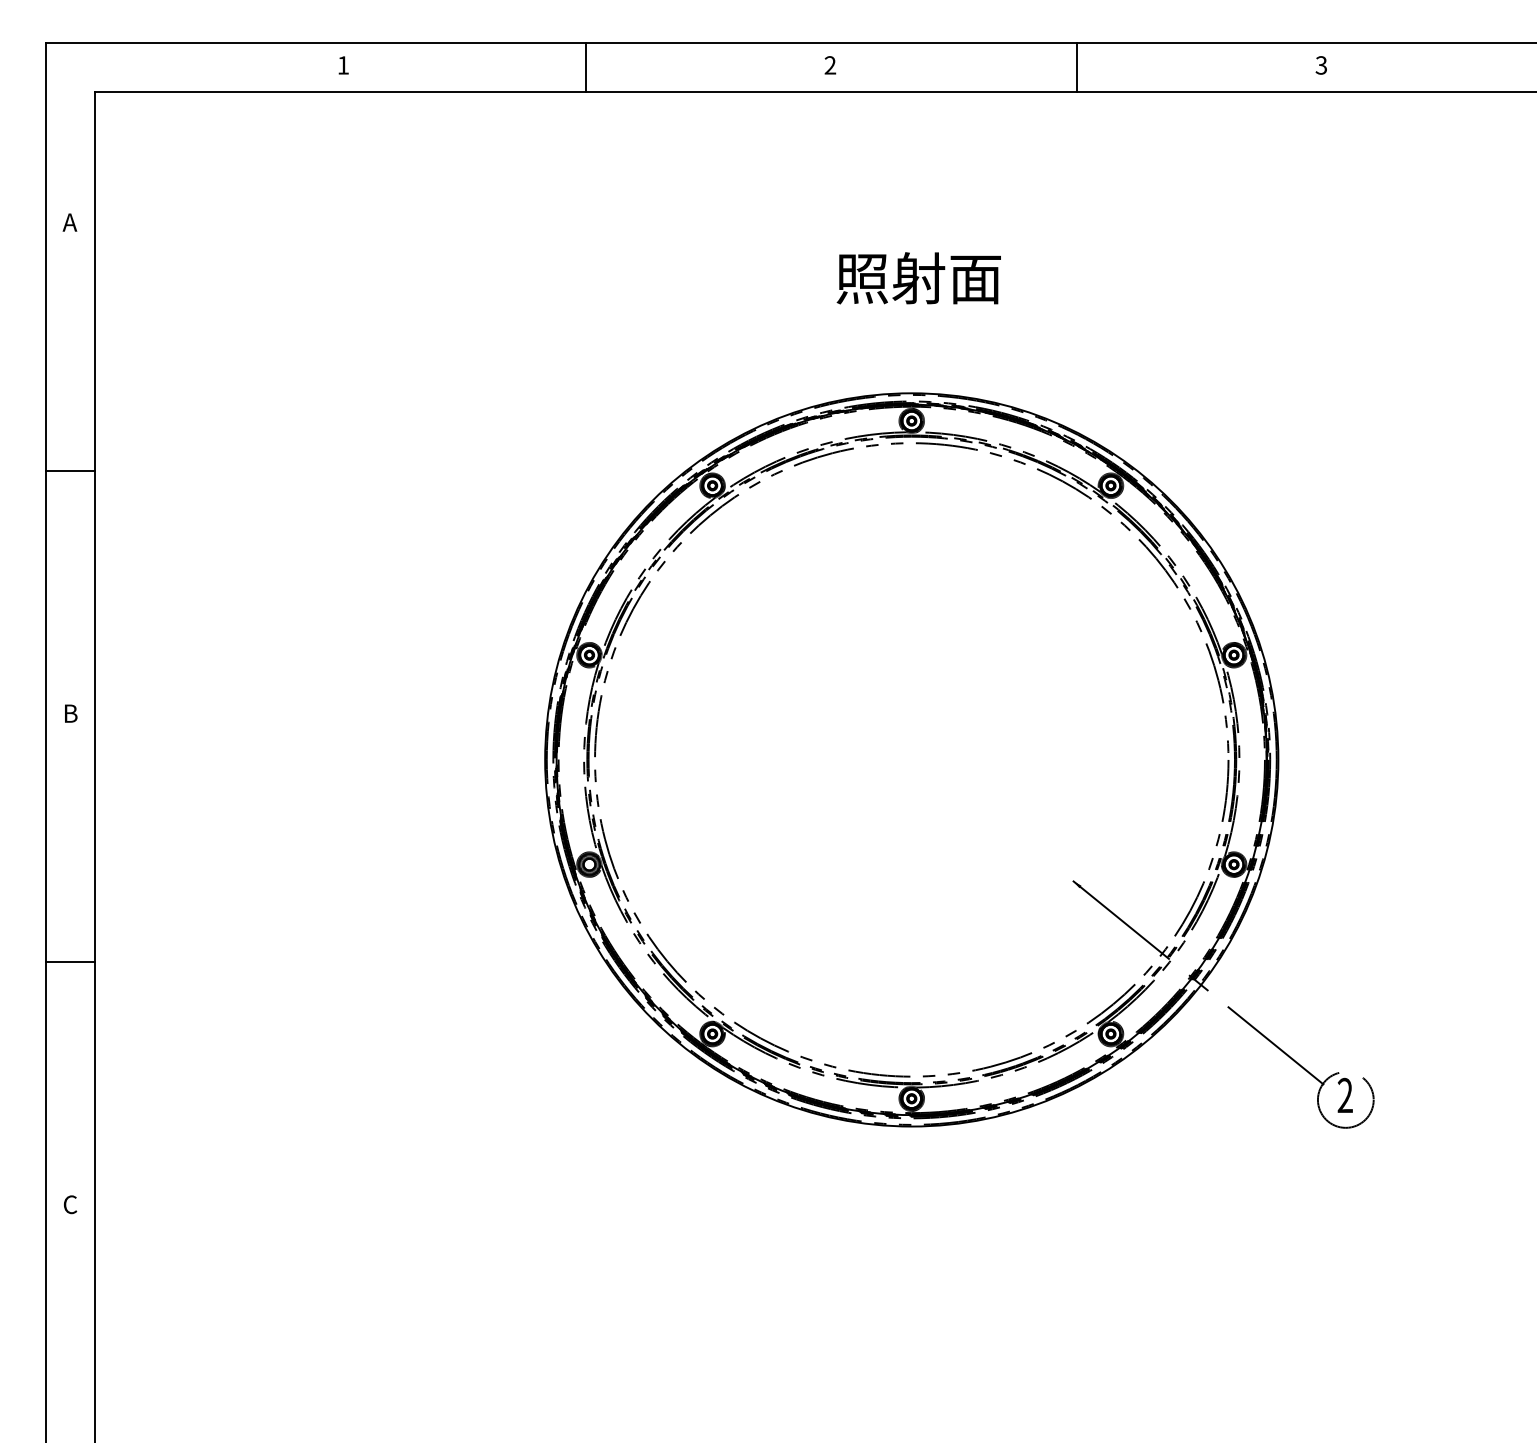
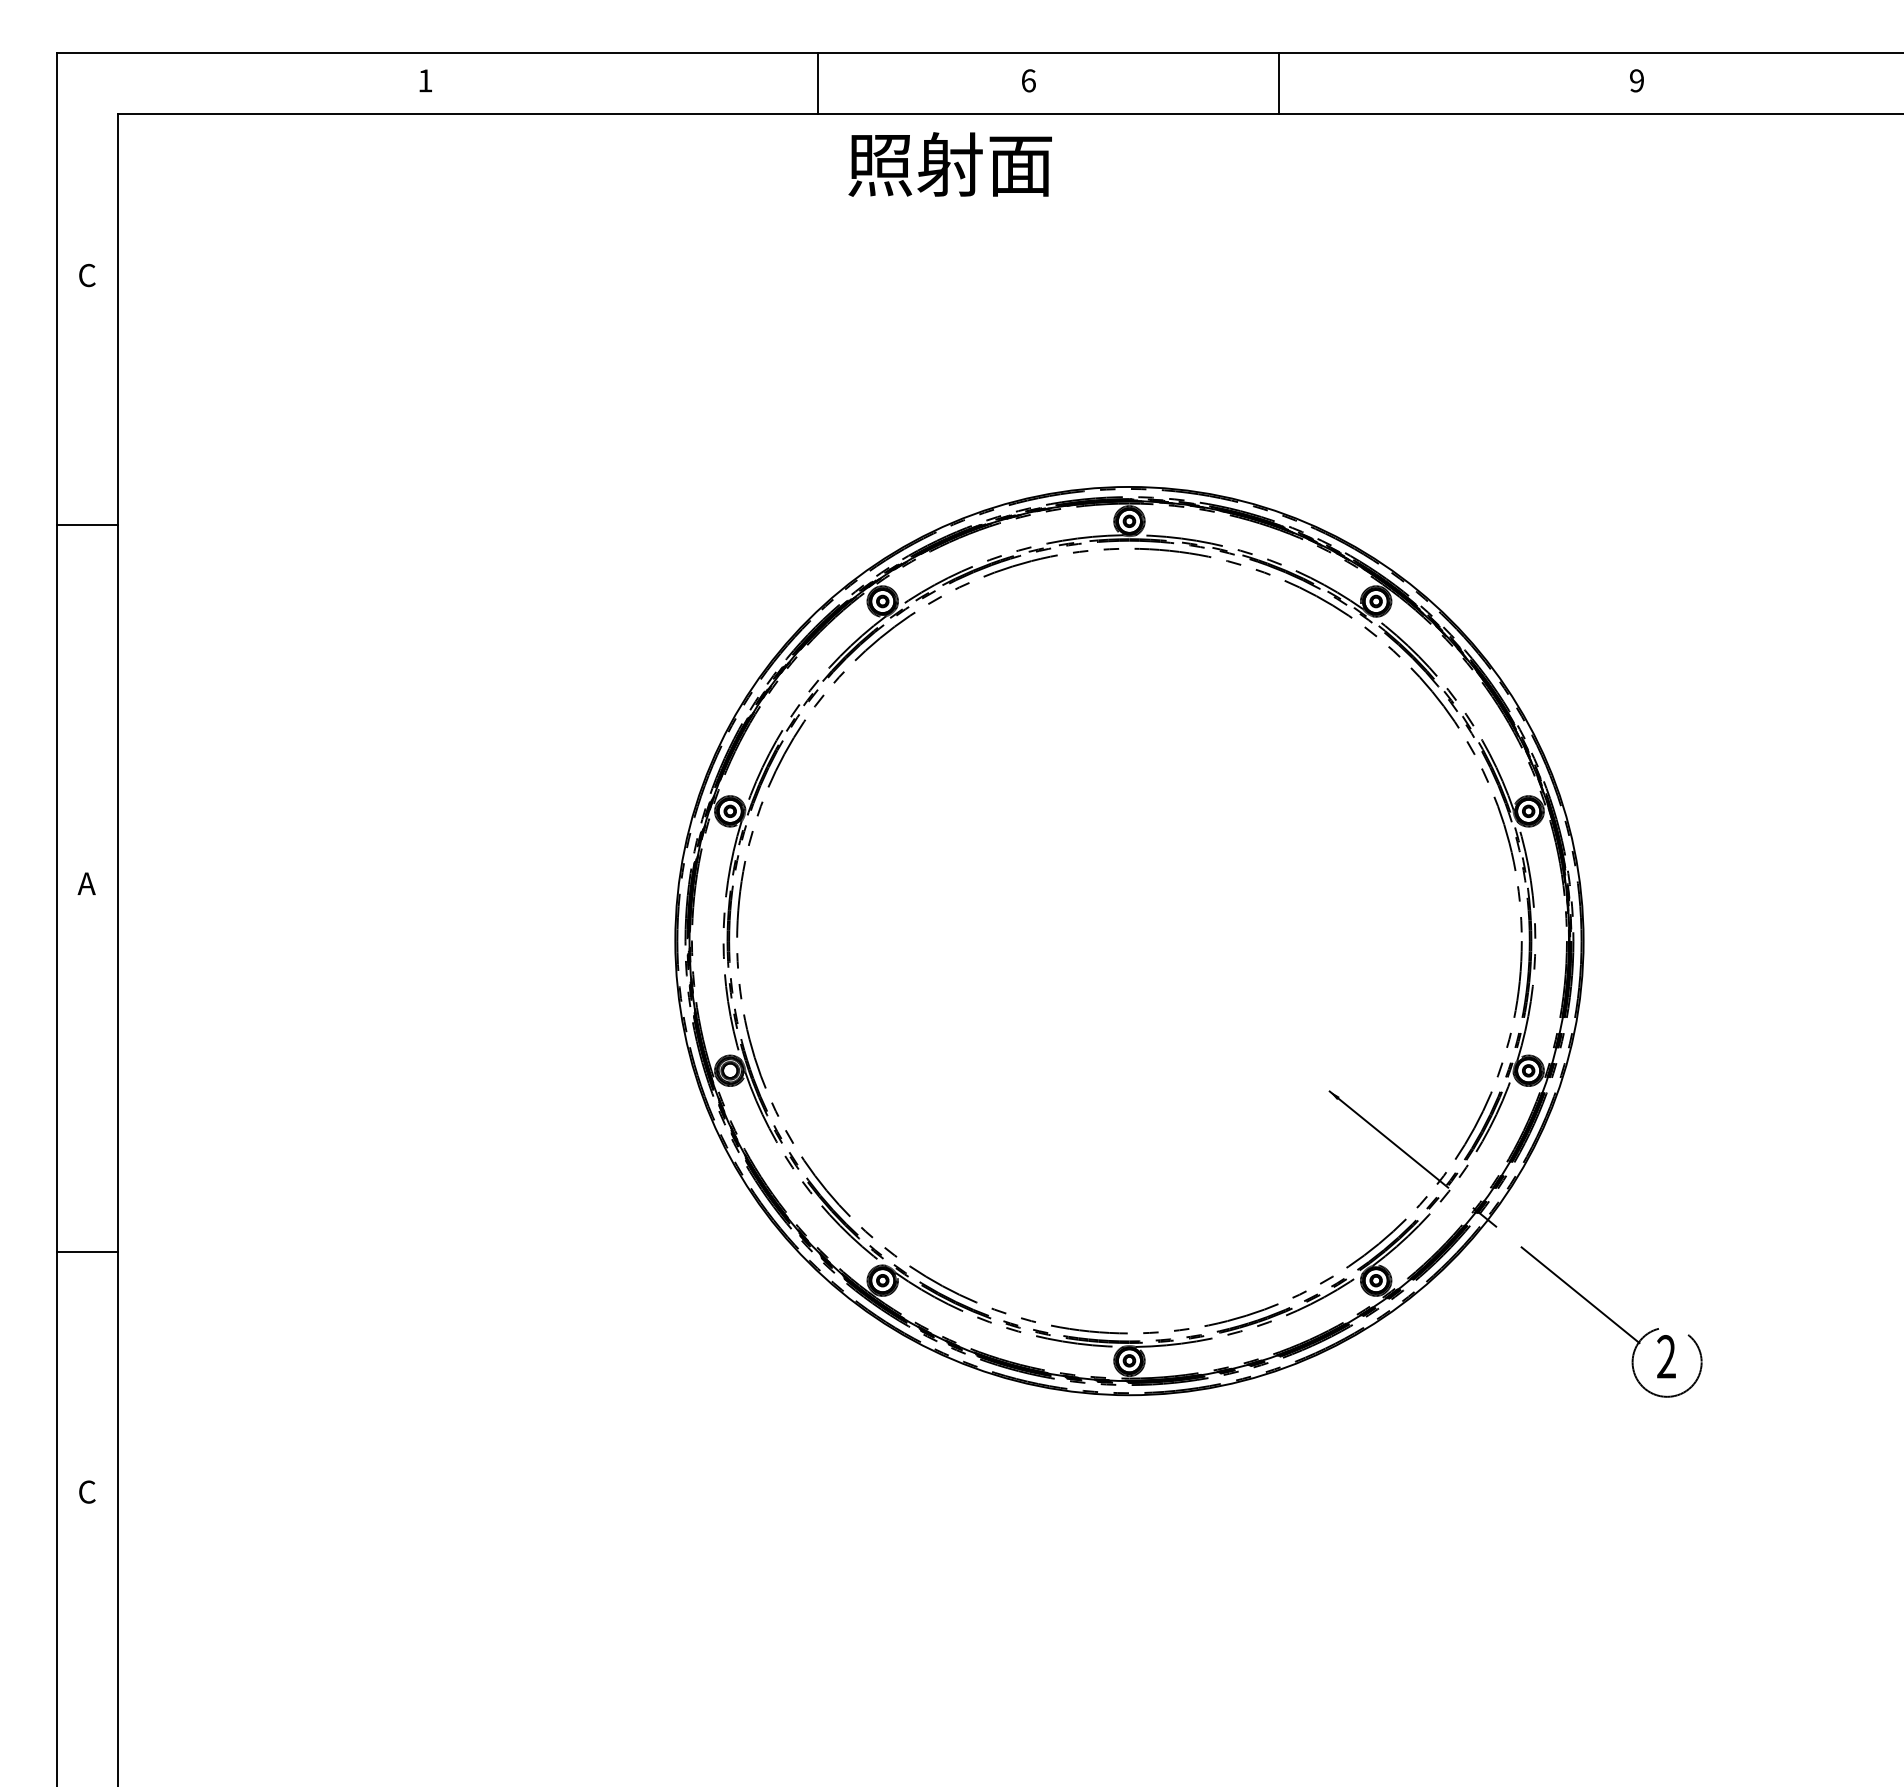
text: (830, 65) -> (1028, 80), 2 -> 6
text: (1321, 65) -> (1636, 80), 3 -> 9
line: (586, 67) -> (818, 83), moved
line: (1077, 67) -> (1278, 83), moved
text: (69, 222) -> (86, 275), A -> C
text: (918, 278) -> (949, 164), moved
line: (70, 470) -> (87, 524), moved
text: (69, 713) -> (86, 883), B -> A
line: (70, 961) -> (87, 1251), moved

